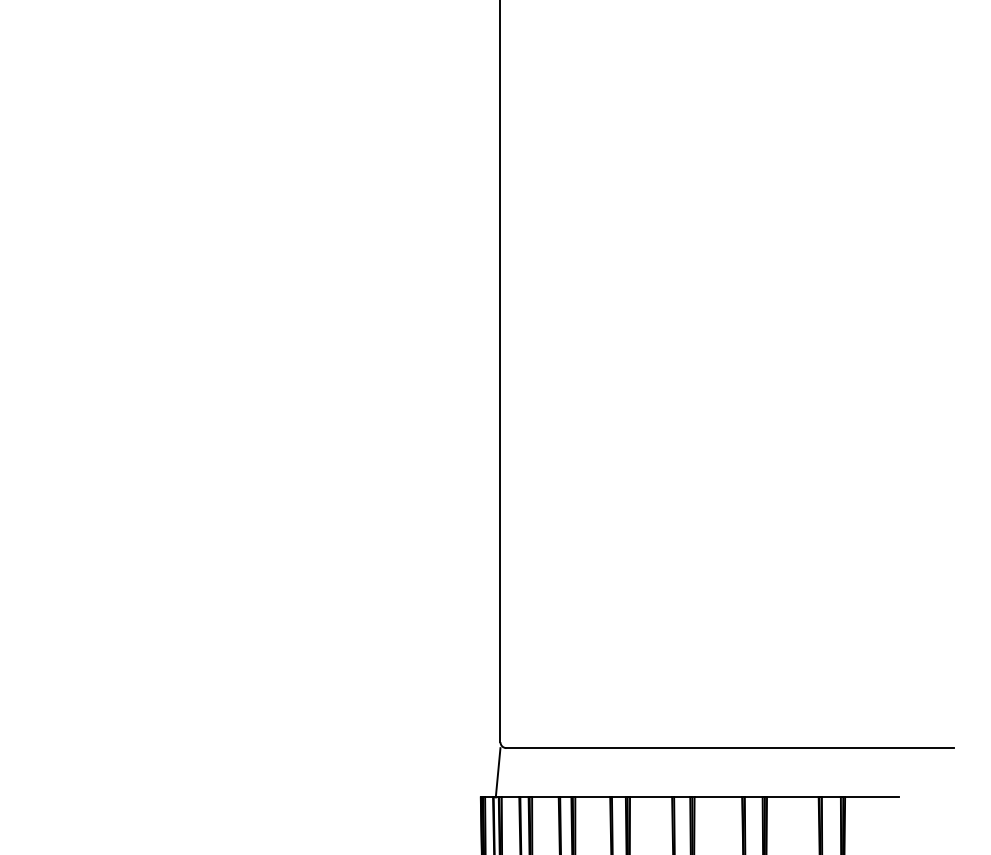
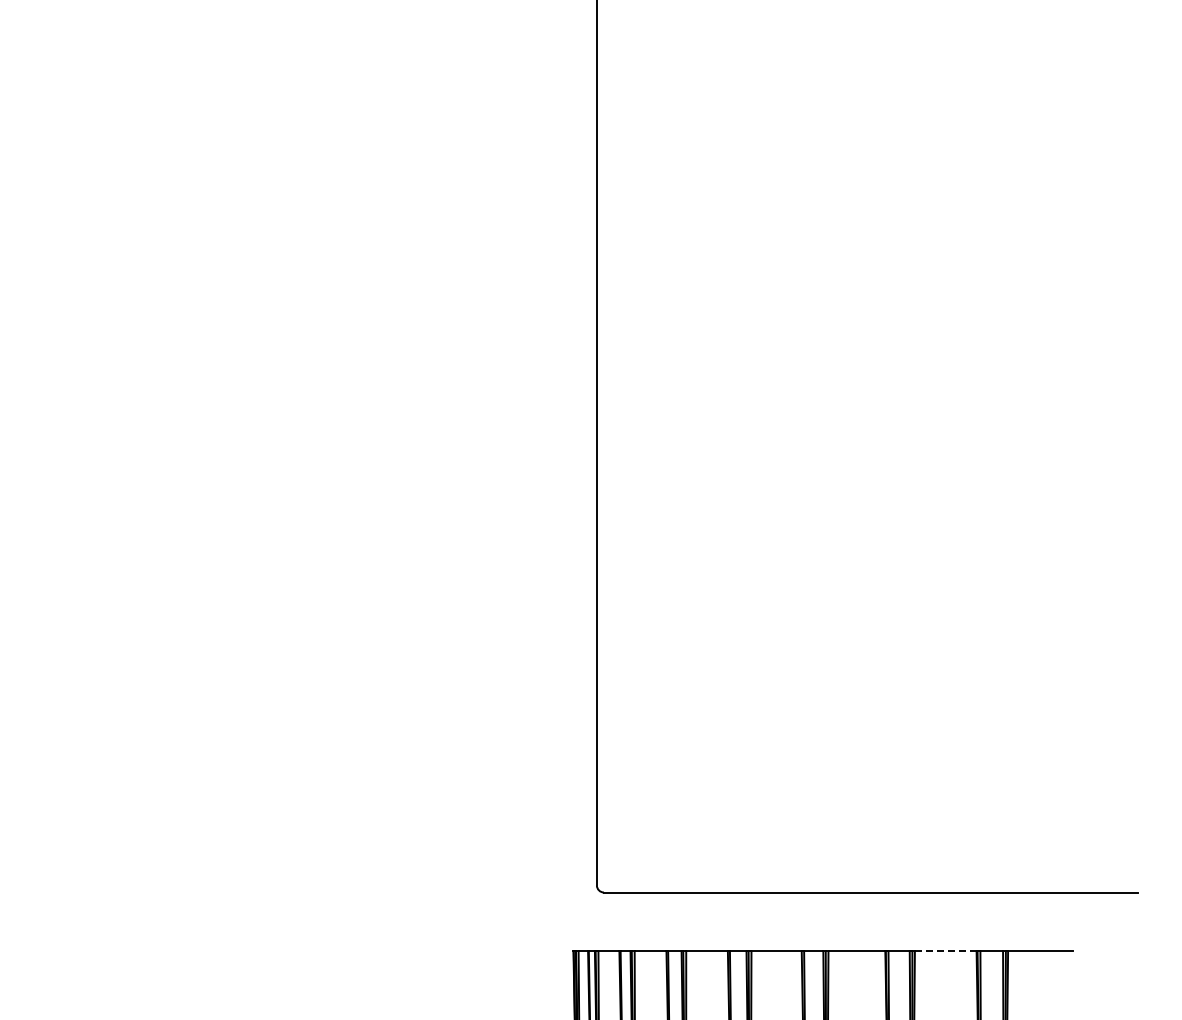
line: (497, 772) -> (593, 921), removed
line: (792, 797) -> (945, 951), solid -> dashed

